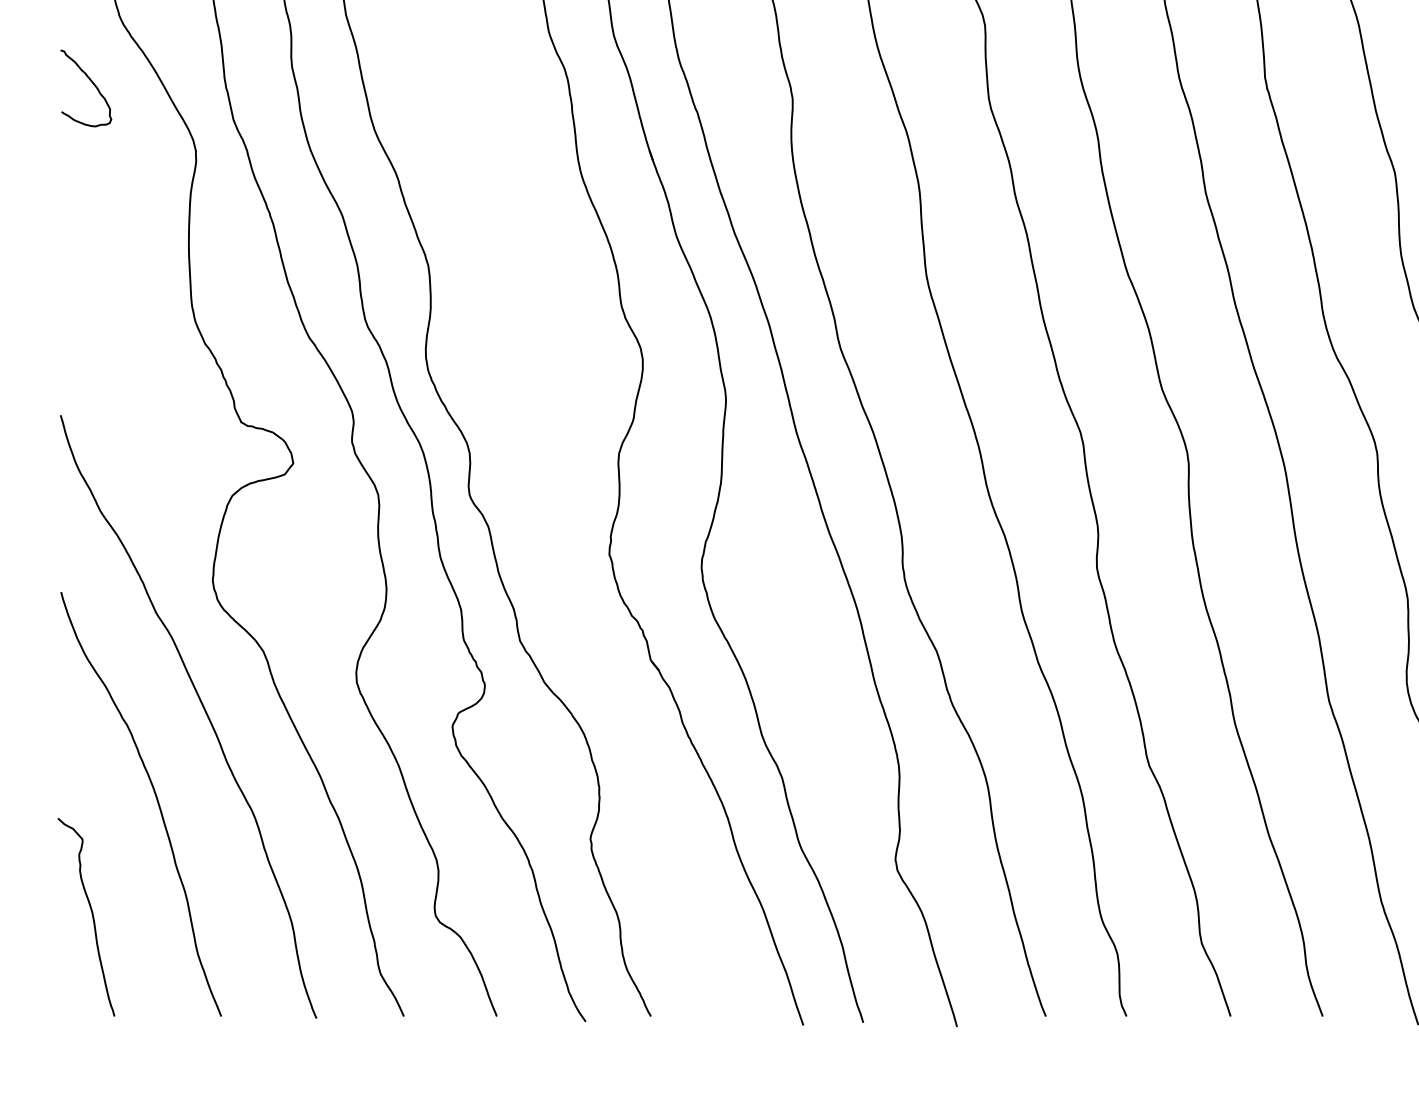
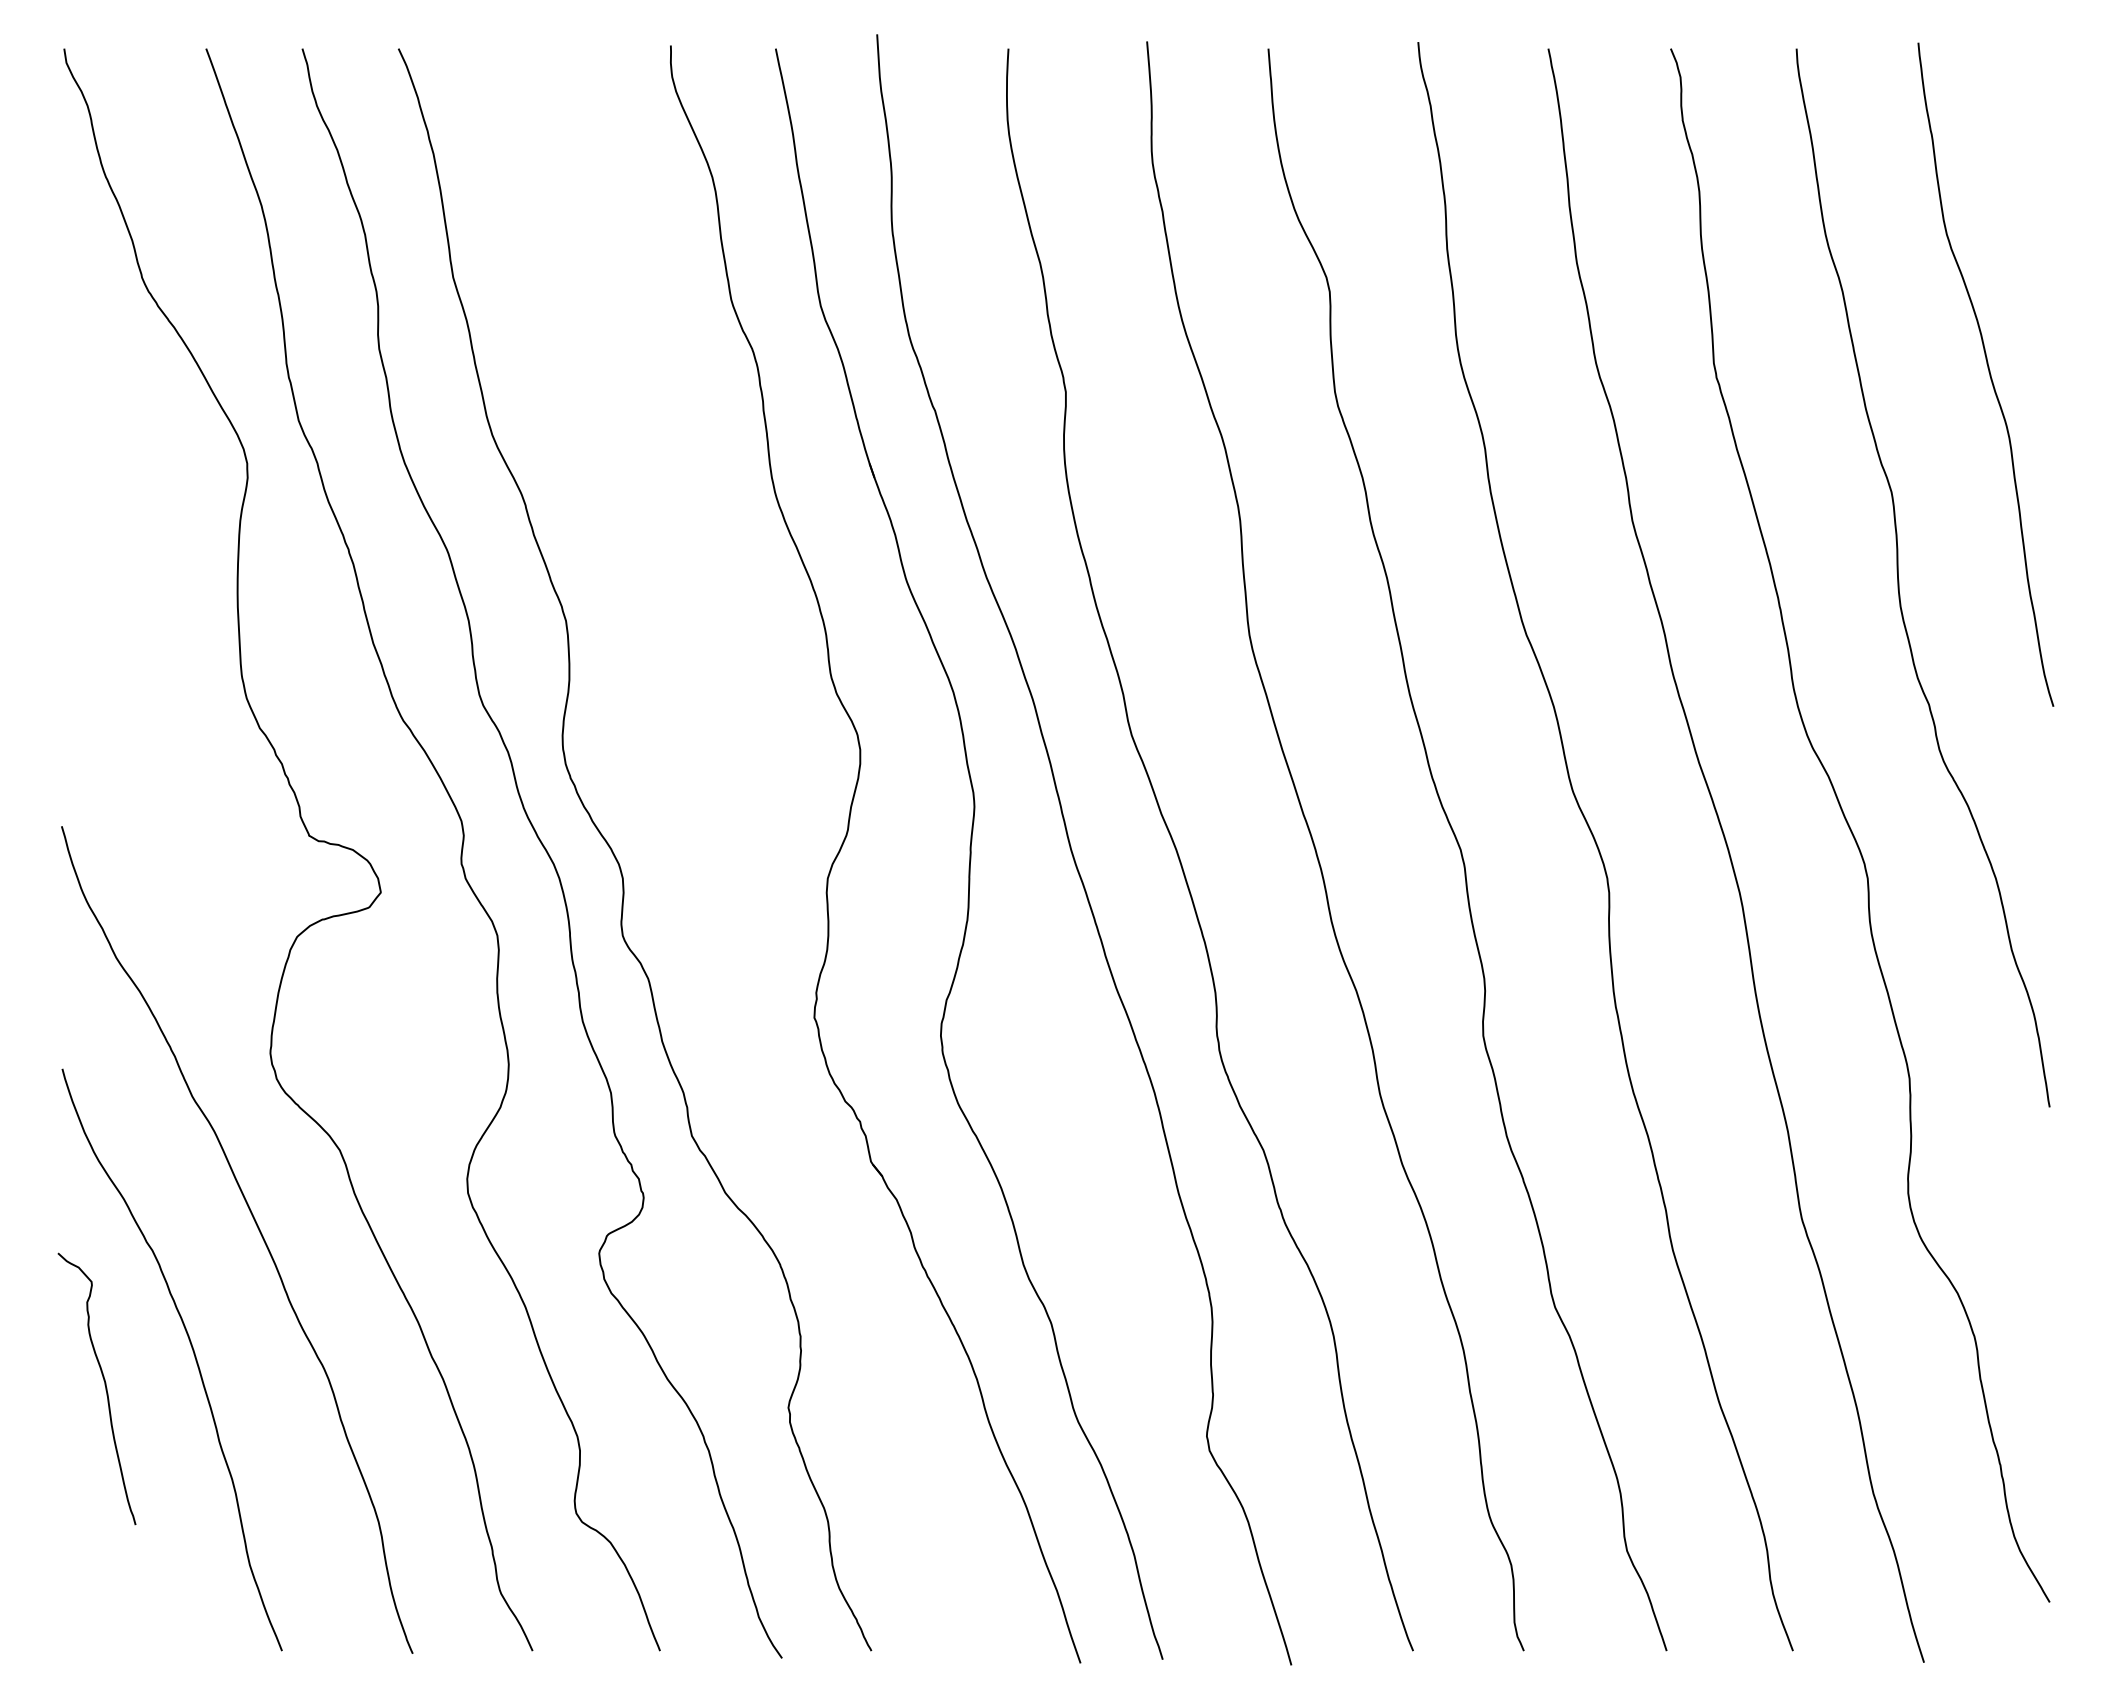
curve: (91, 82) -> (104, 370), removed
curve: (91, 914) -> (104, 1385), moved

